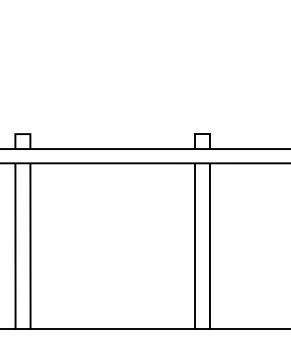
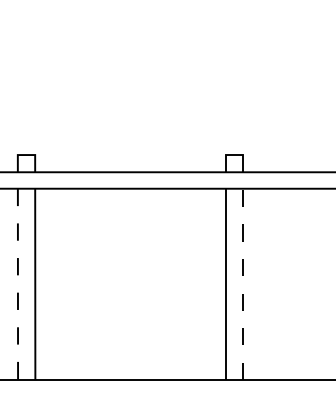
line: (15, 246) -> (17, 284), solid -> dashed
line: (210, 246) -> (243, 284), solid -> dashed

